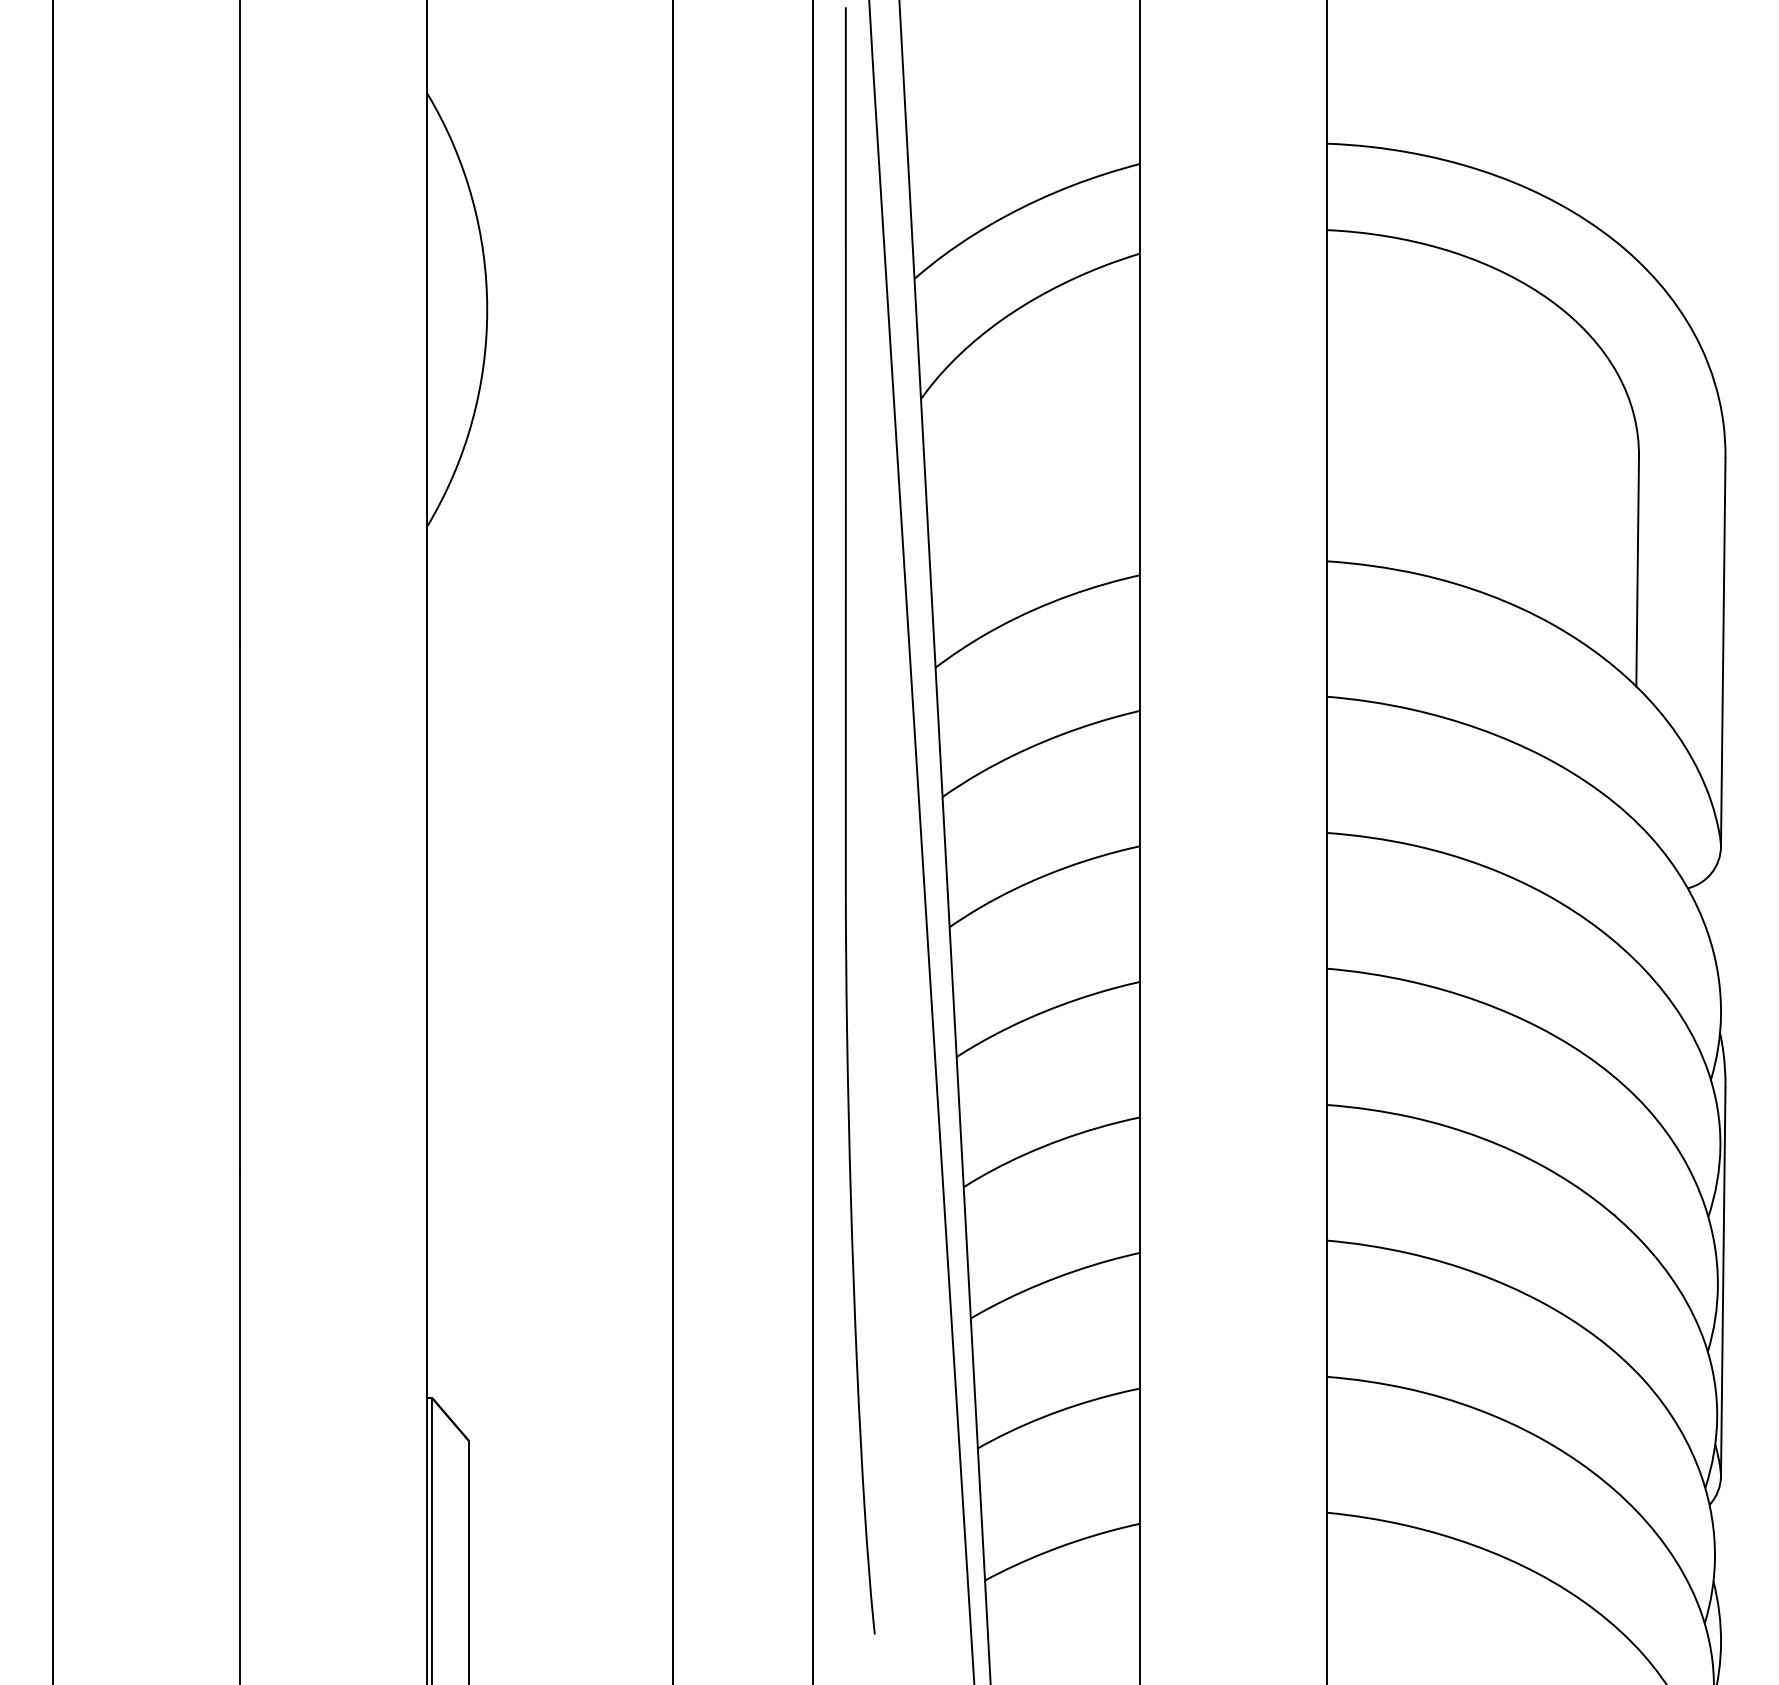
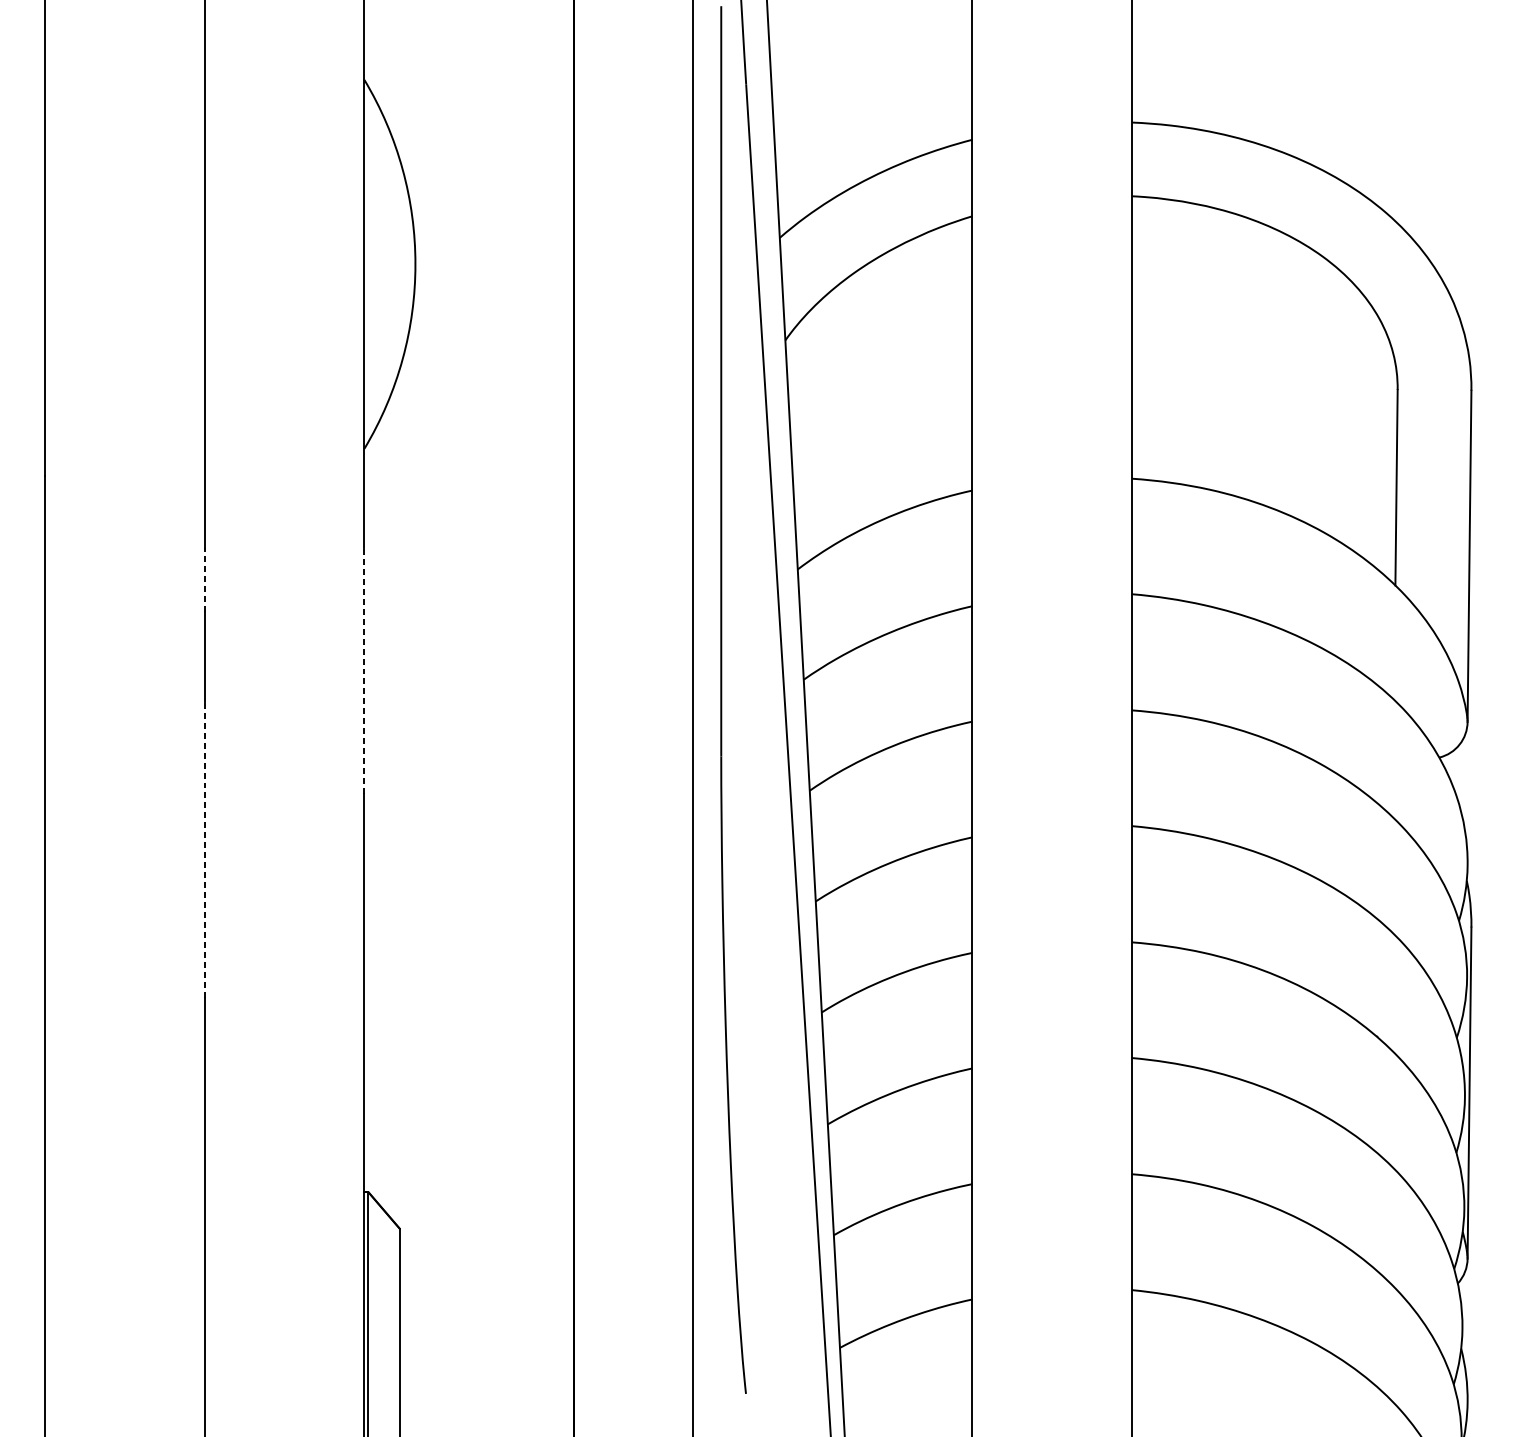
line: (240, 679) -> (205, 579), solid -> dashed
line: (427, 786) -> (364, 670), solid -> dashed
line: (240, 996) -> (205, 849), solid -> dashed

